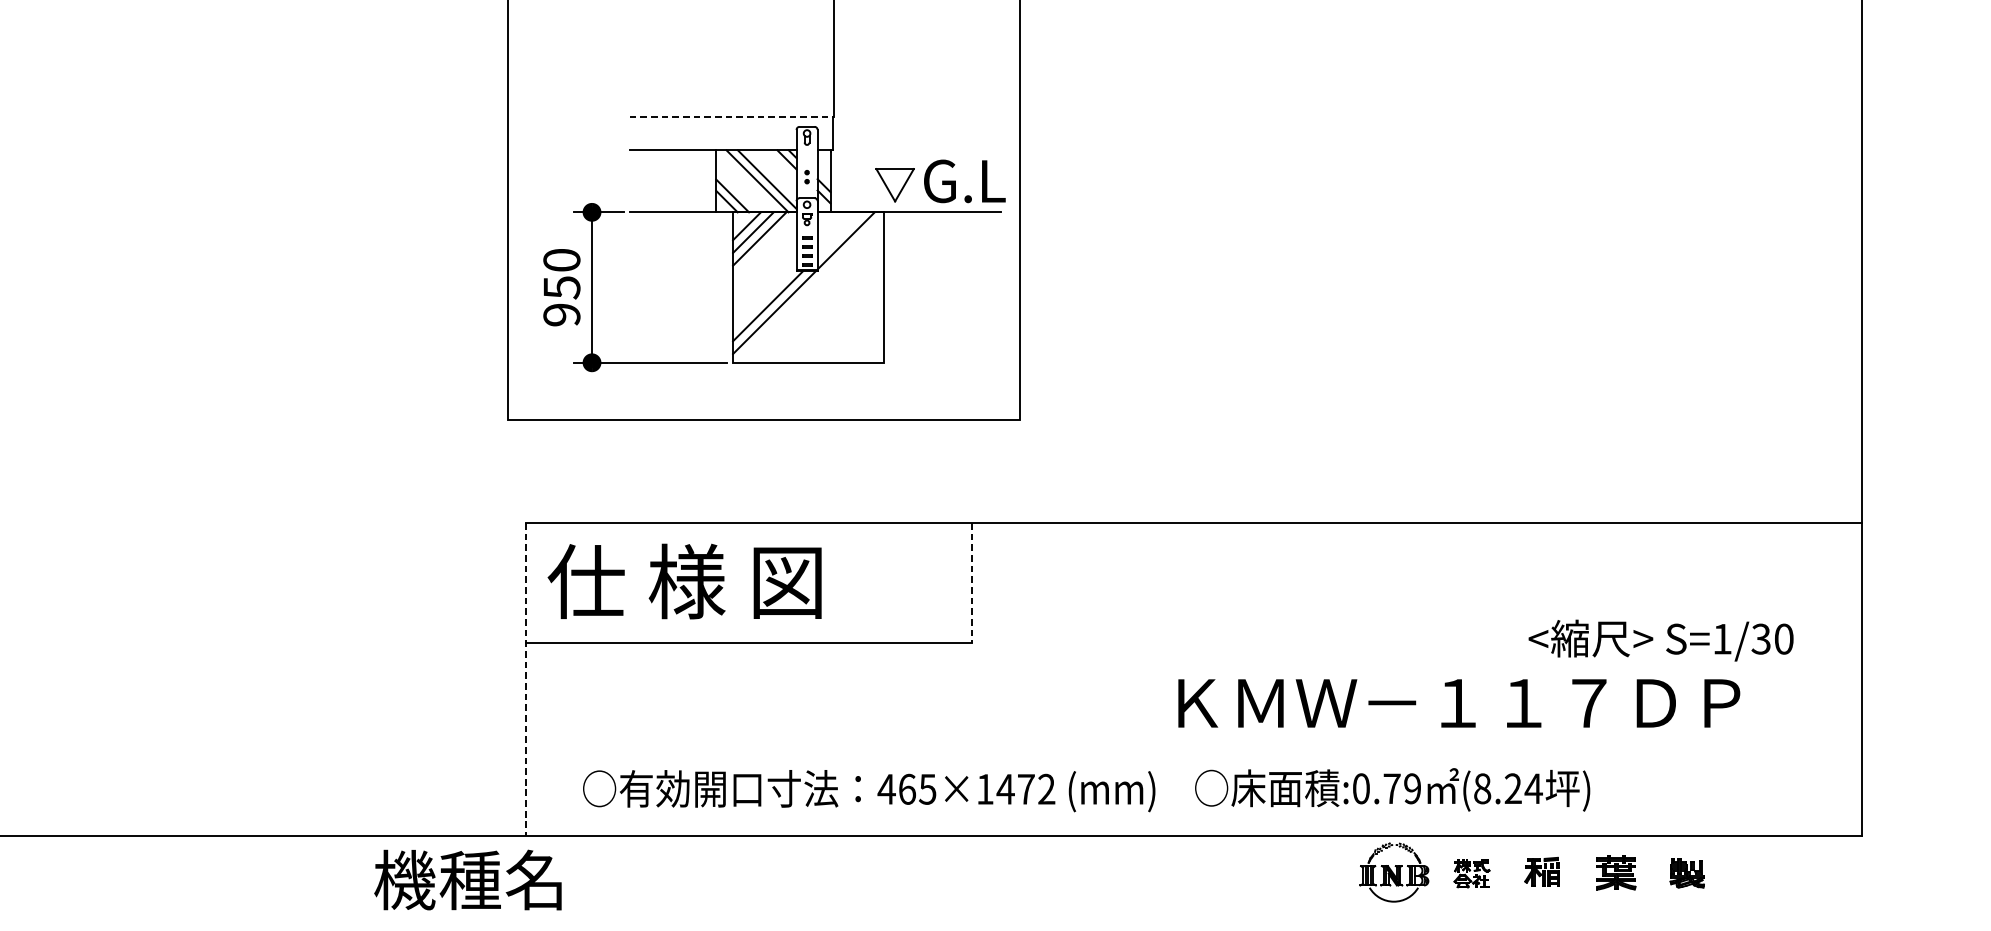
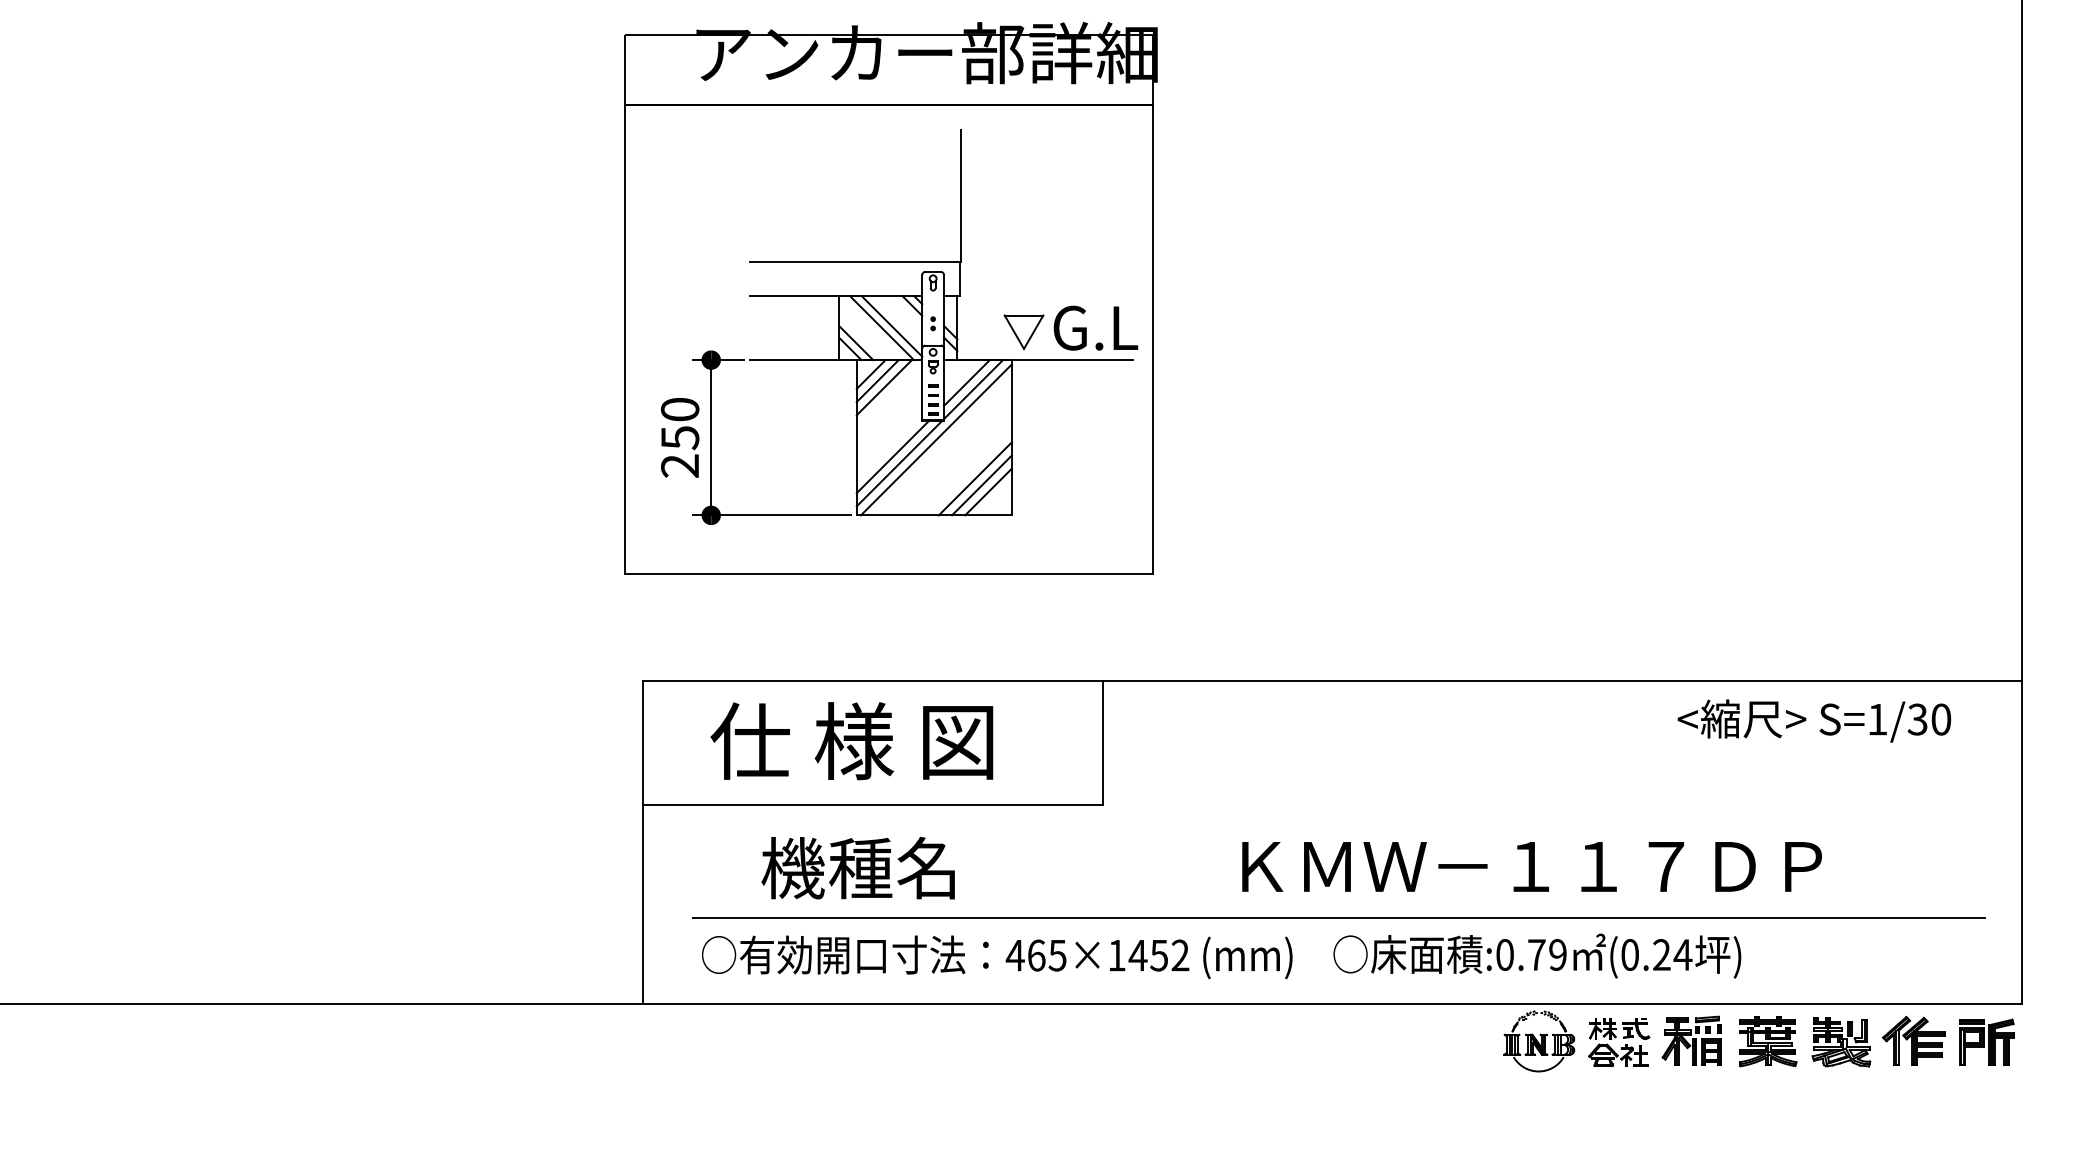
line: (731, 117) -> (855, 262), dashed -> solid
line: (839, 234) -> (966, 382), added
line: (810, 289) -> (936, 439), added
text: (562, 314) -> (680, 465), 950 -> 250
line: (848, 327) -> (975, 478), added
line: (854, 333) -> (982, 485), added
line: (860, 339) -> (988, 491), added
text: (684, 581) -> (851, 741), moved
line: (971, 583) -> (1102, 743), dashed -> solid
text: (1661, 640) -> (1814, 720), moved
line: (526, 679) -> (643, 842), dashed -> solid
text: (1458, 703) -> (1531, 866), moved
line: (1199, 752) -> (1338, 917), added
text: (1481, 788) -> (1629, 954), (8.24 -> (0.24
text: (1026, 789) -> (1159, 955), 465×1472 -> 465×1452
part: (1542, 871) -> (1691, 1040), size x1.67
part: (1757, 871) -> (1913, 1040), added
part: (1616, 872) -> (1768, 1041), size x1.43
part: (1827, 872) -> (1986, 1041), added
part: (1472, 873) -> (1619, 1042), size x1.67
part: (1687, 873) -> (1841, 1042), size x1.67
text: (467, 879) -> (857, 867), moved

